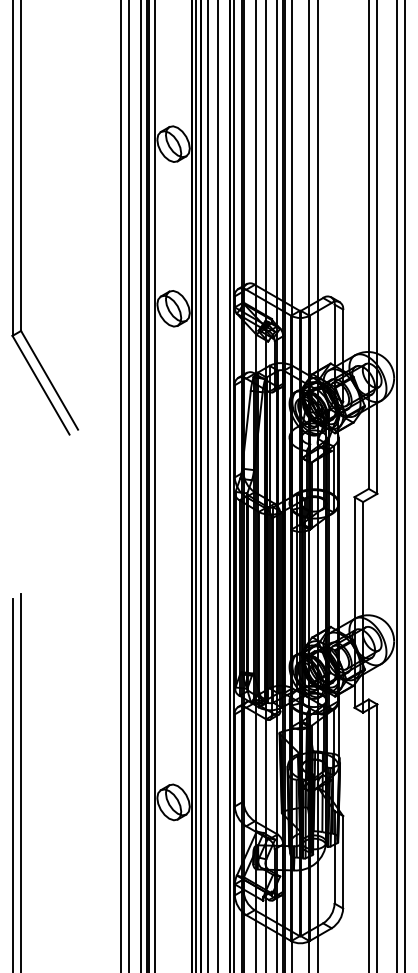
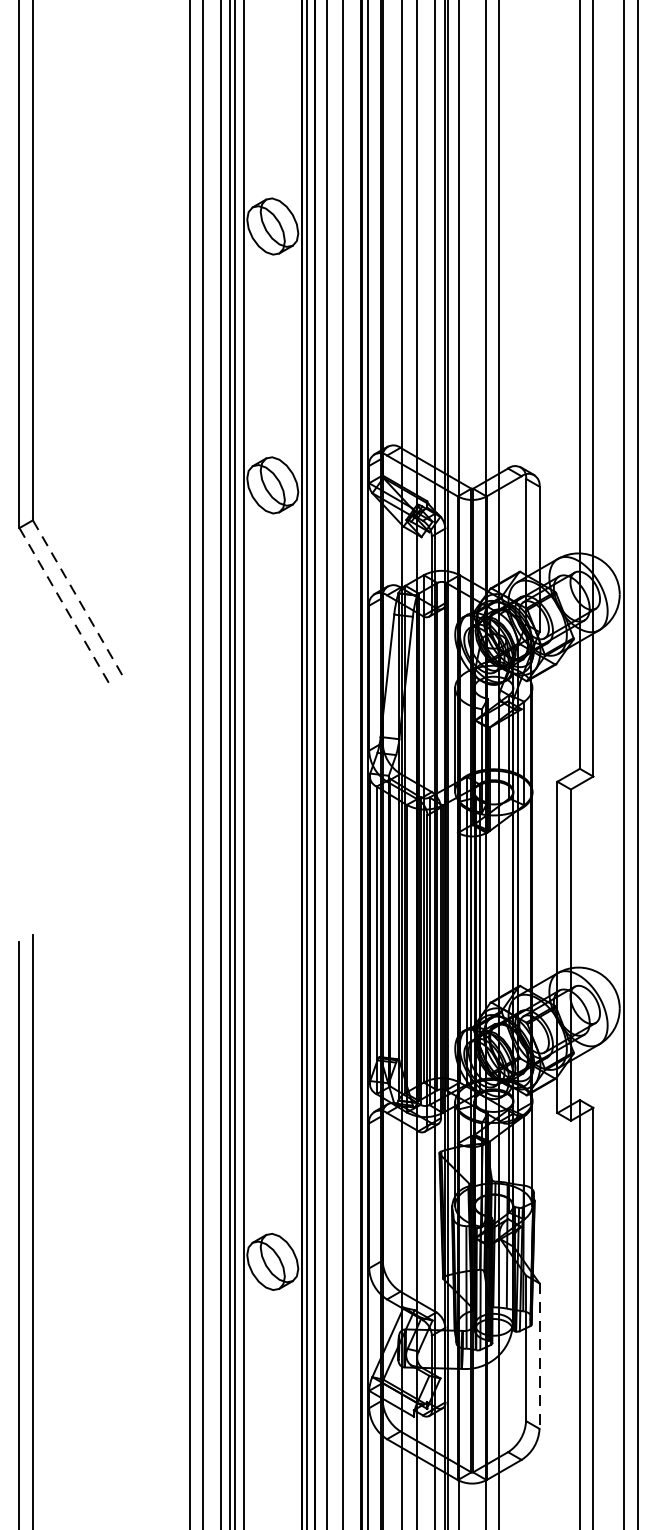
line: (49, 380) -> (77, 598), solid -> dashed
line: (41, 385) -> (65, 606), solid -> dashed
line: (343, 862) -> (540, 1356), solid -> dashed

